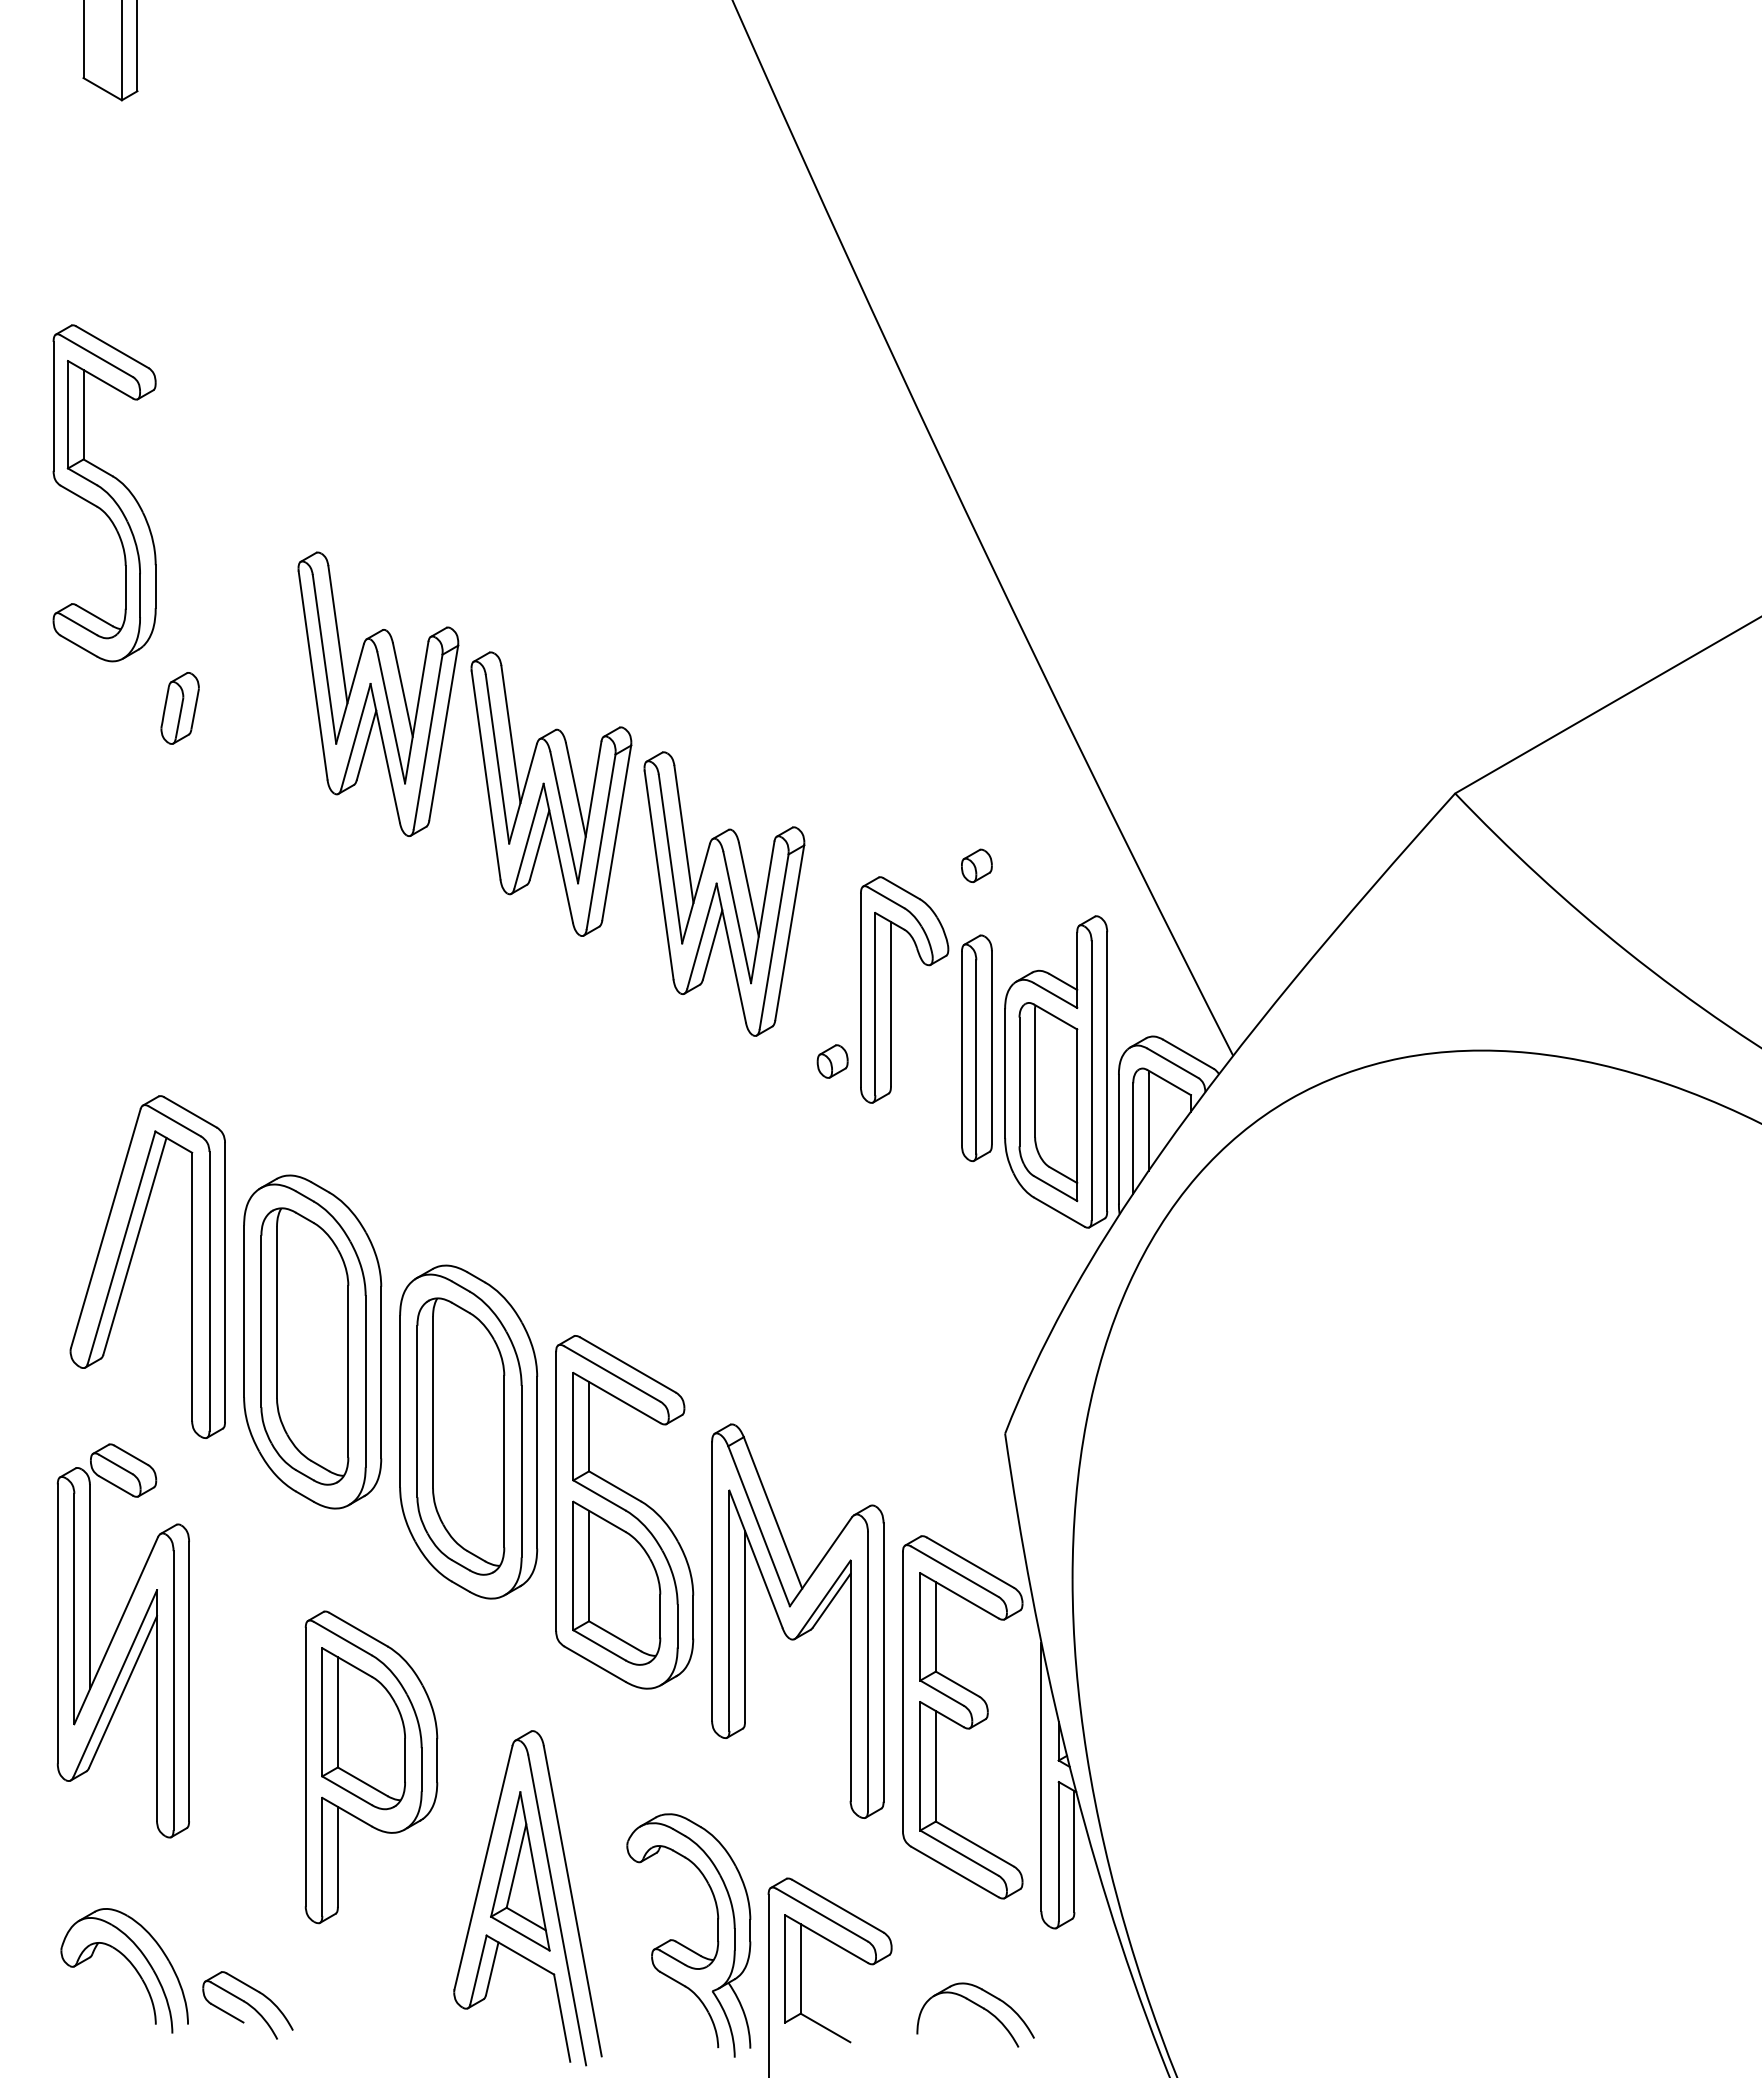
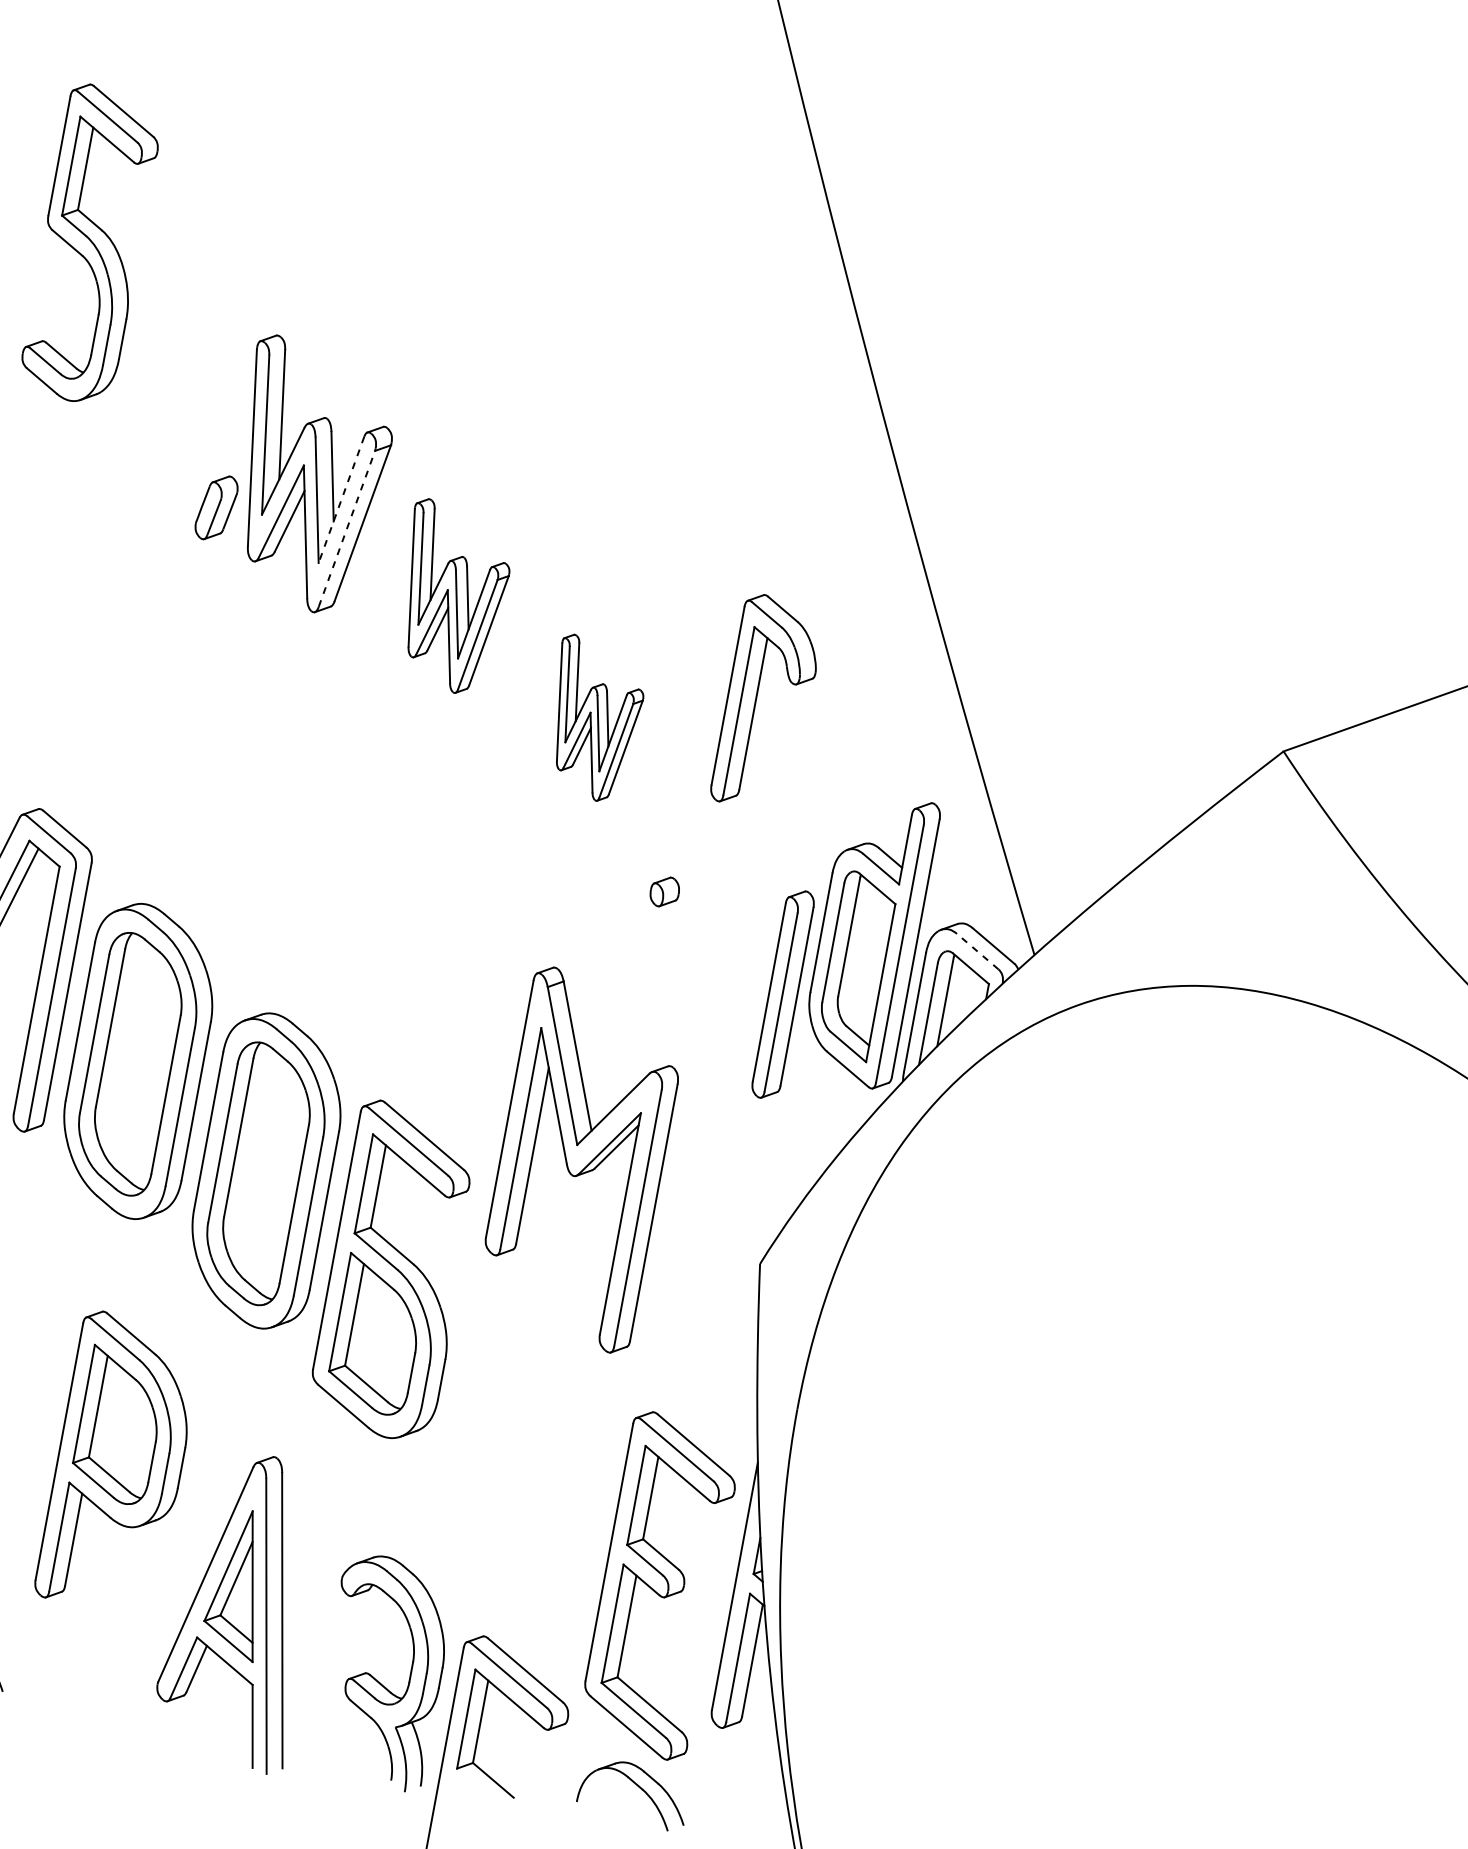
part: (179, 708) -> (215, 507), moved
line: (416, 712) -> (341, 499), solid -> dashed
line: (428, 741) -> (347, 528), solid -> dashed
part: (551, 793) -> (451, 597), size x0.7
part: (976, 865) -> (830, 736), removed
part: (724, 893) -> (593, 718), size x0.6
part: (891, 989) -> (756, 700), moved
part: (976, 1048) -> (782, 994), moved
line: (1172, 1063) -> (977, 951), solid -> dashed
part: (797, 1620) -> (581, 1159), moved
part: (962, 1717) -> (659, 1586), moved

